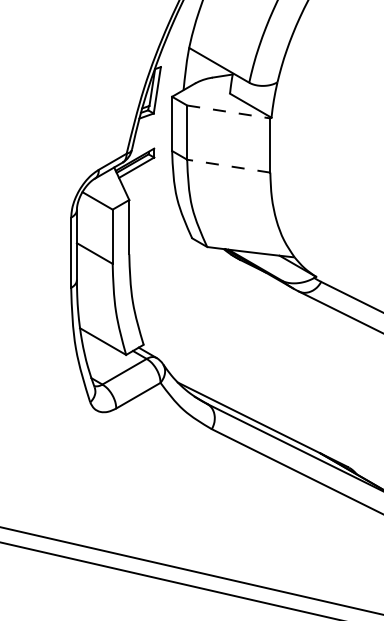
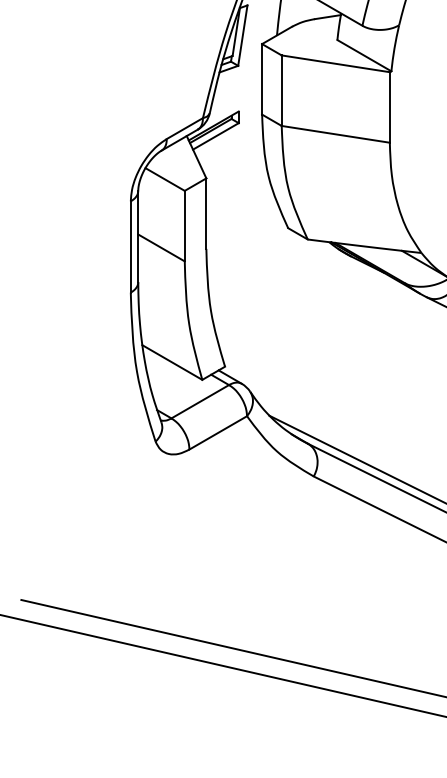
line: (229, 112) -> (336, 64), dashed -> solid
line: (228, 166) -> (335, 134), dashed -> solid

